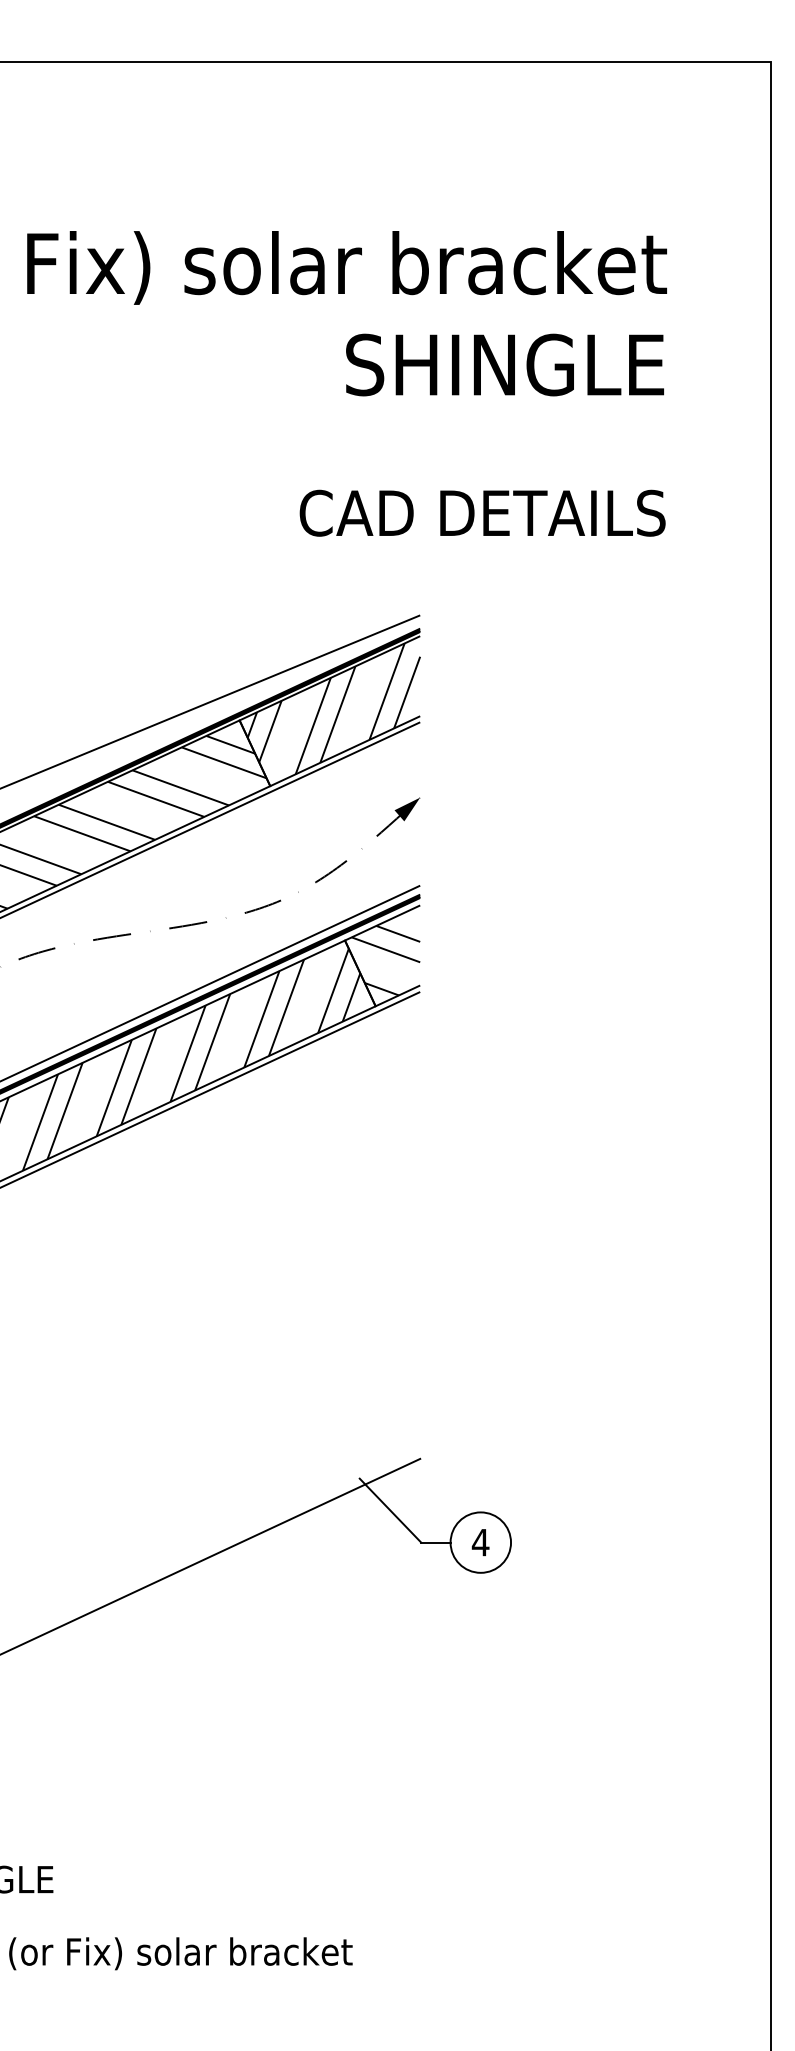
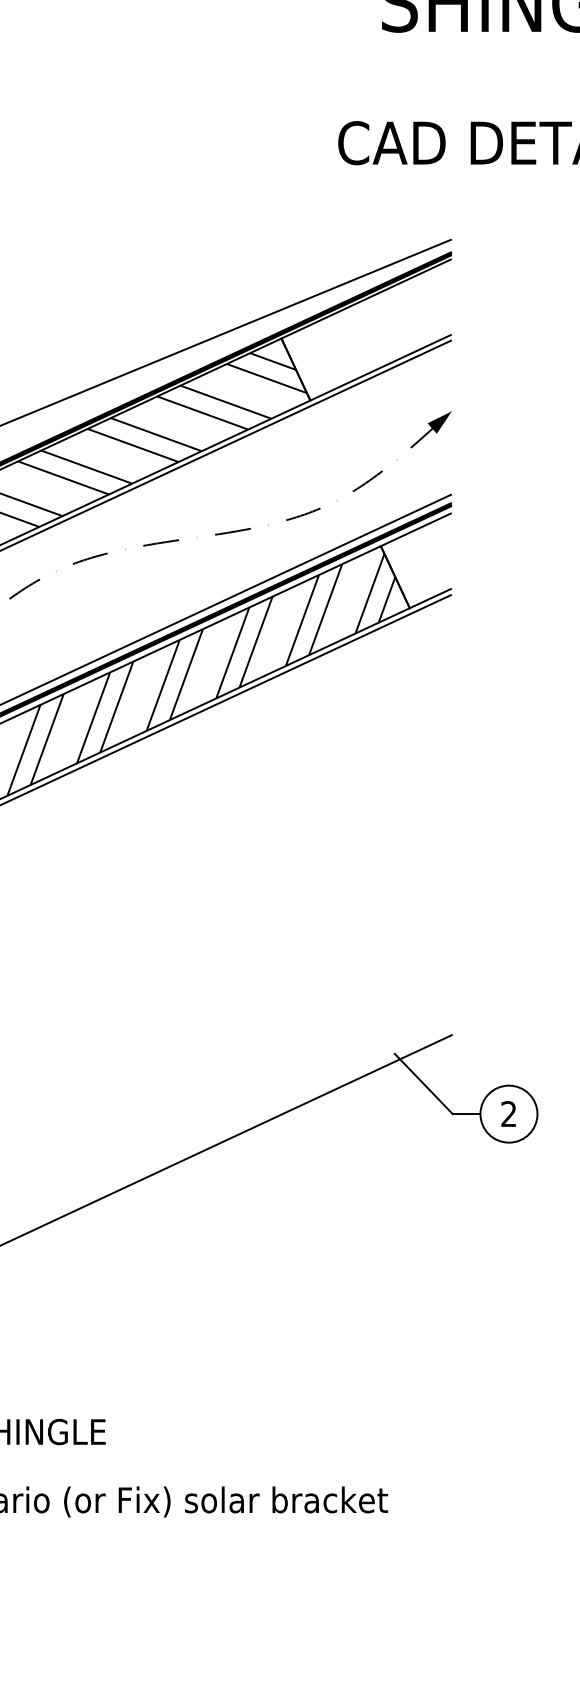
hatch: (333, 708) -> (370, 327), removed
hatch: (385, 960) -> (419, 565), removed
text: (480, 1542) -> (508, 1114), 4 -> 2

